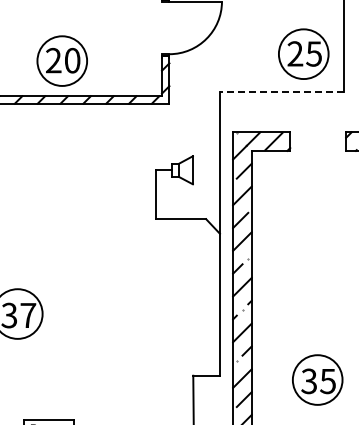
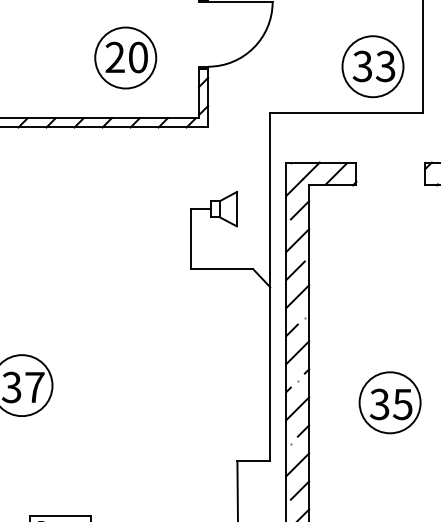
text: (304, 53) -> (373, 65), 25 -> 33
part: (61, 60) -> (124, 57), moved
line: (281, 91) -> (345, 112), dashed -> solid
part: (317, 379) -> (389, 402), moved

